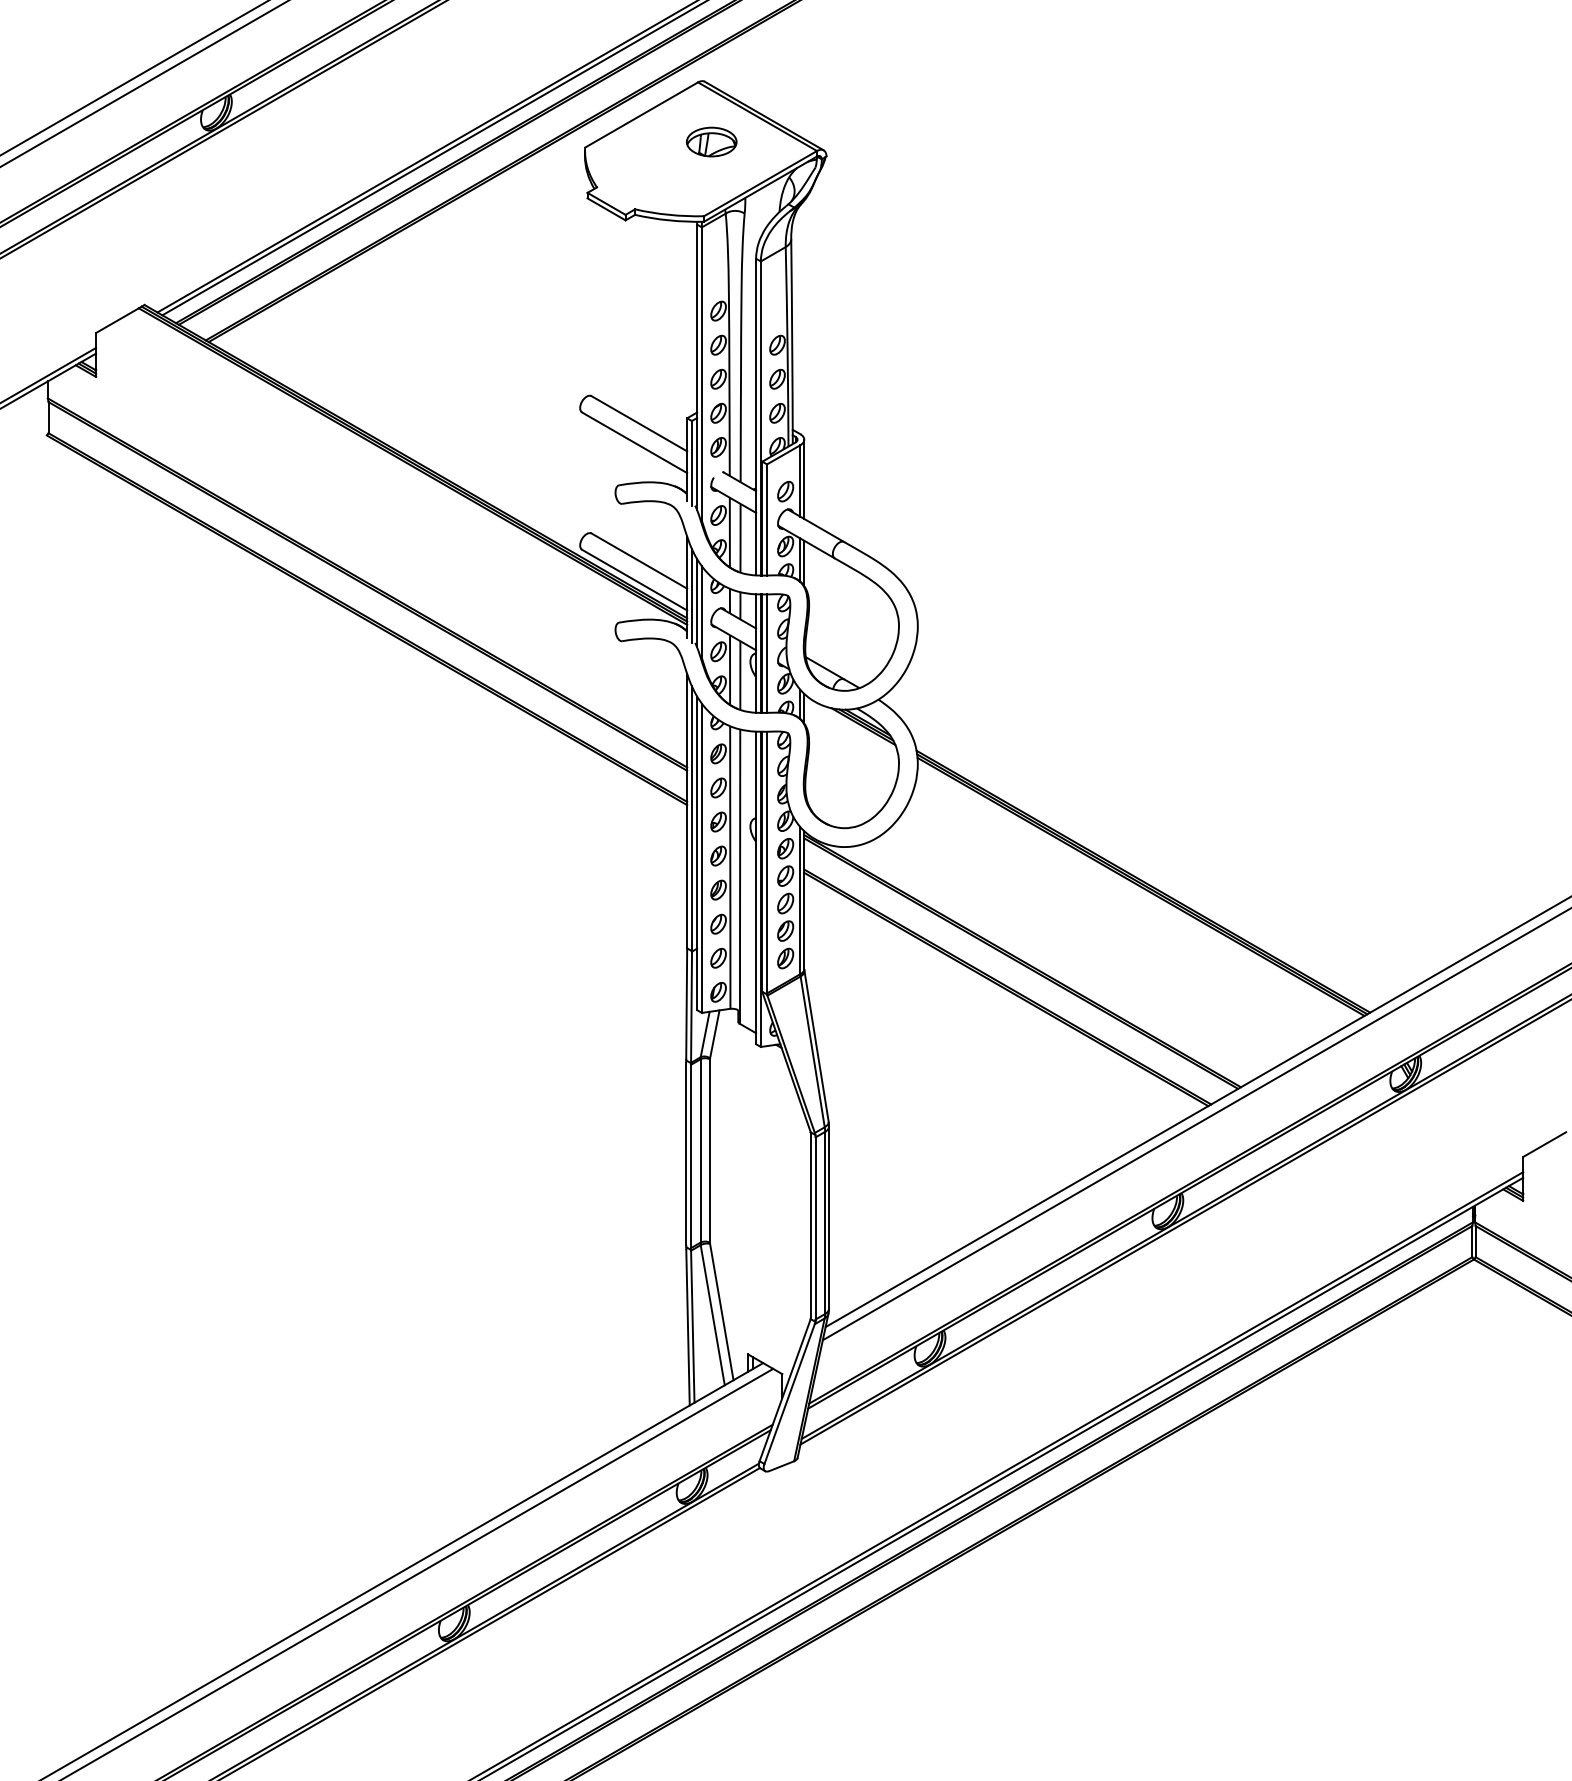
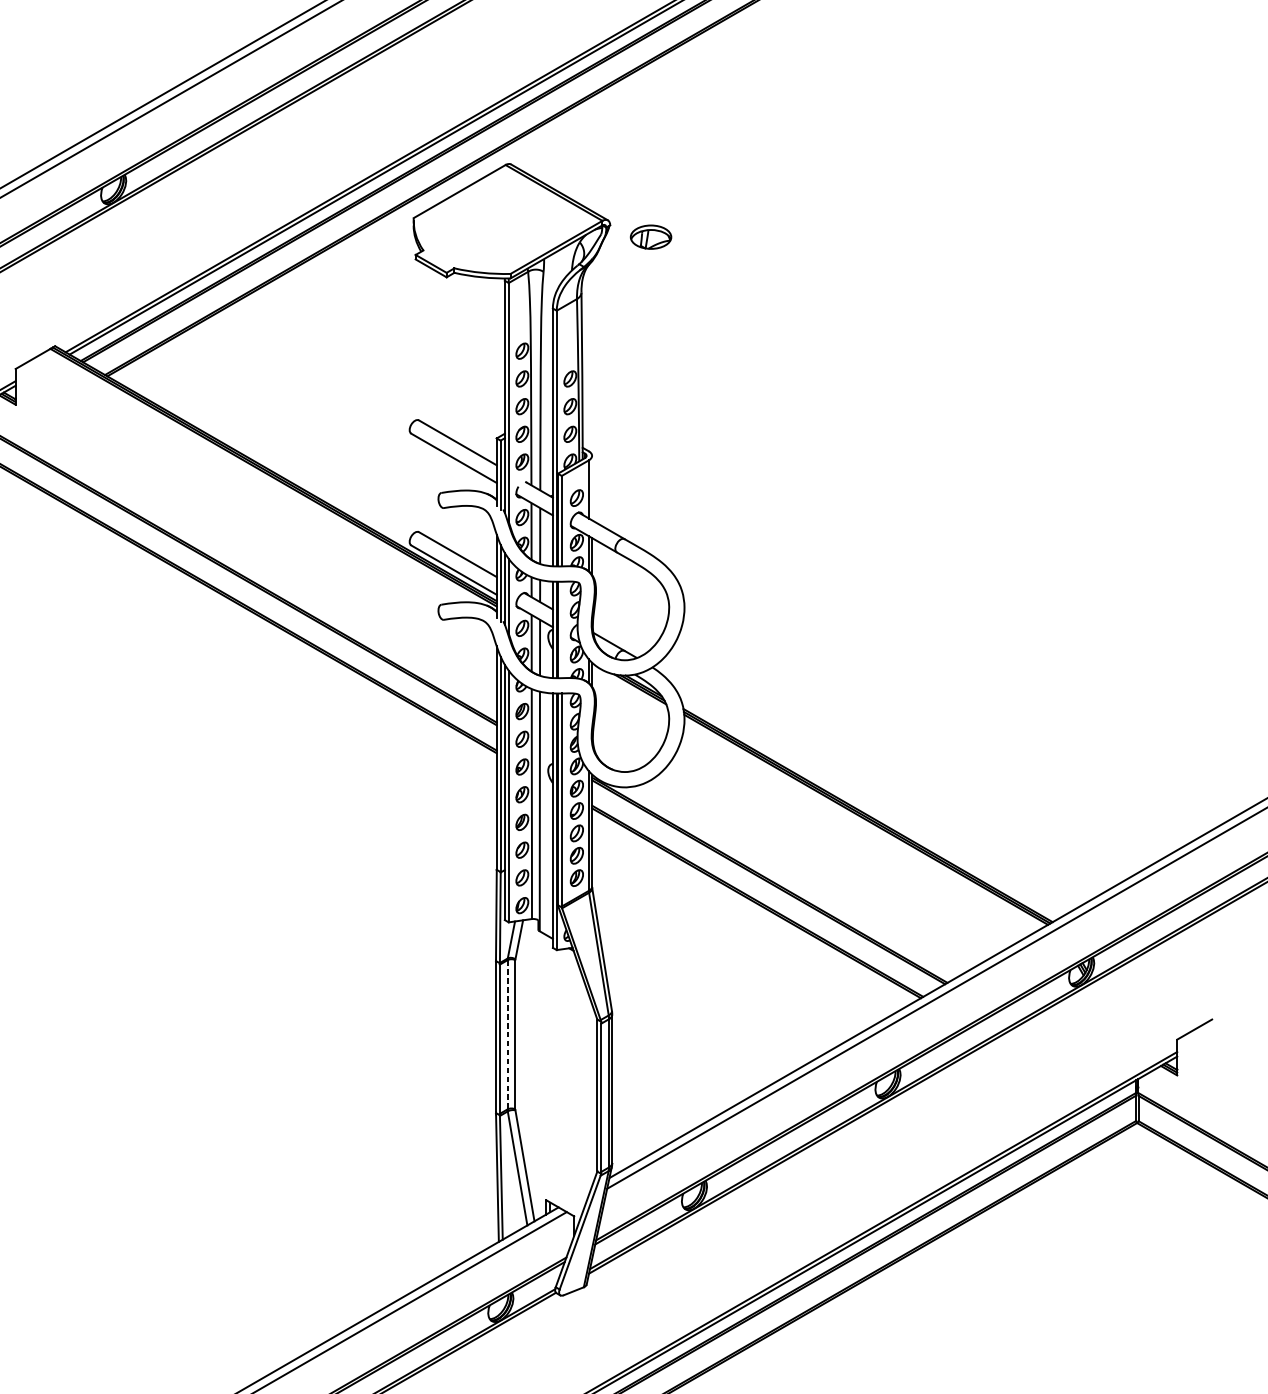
part: (711, 141) -> (650, 236), moved
line: (804, 479) -> (592, 488), removed
line: (767, 653) -> (562, 629), removed
line: (700, 1151) -> (507, 1035), solid -> dashed

